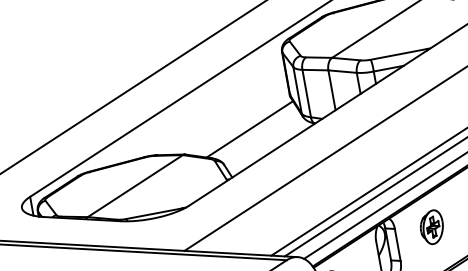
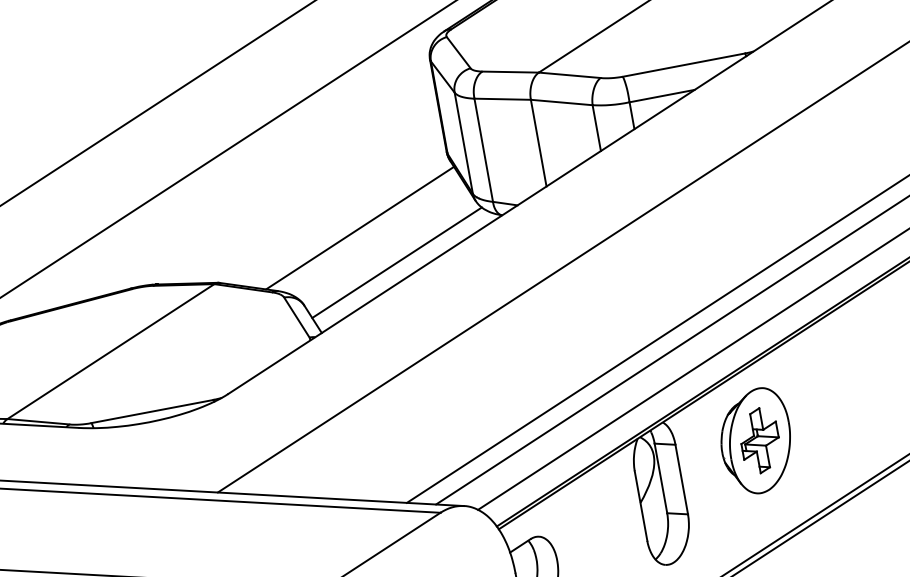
line: (266, 144) -> (396, 261), added
part: (431, 227) -> (755, 441), size x1.43

